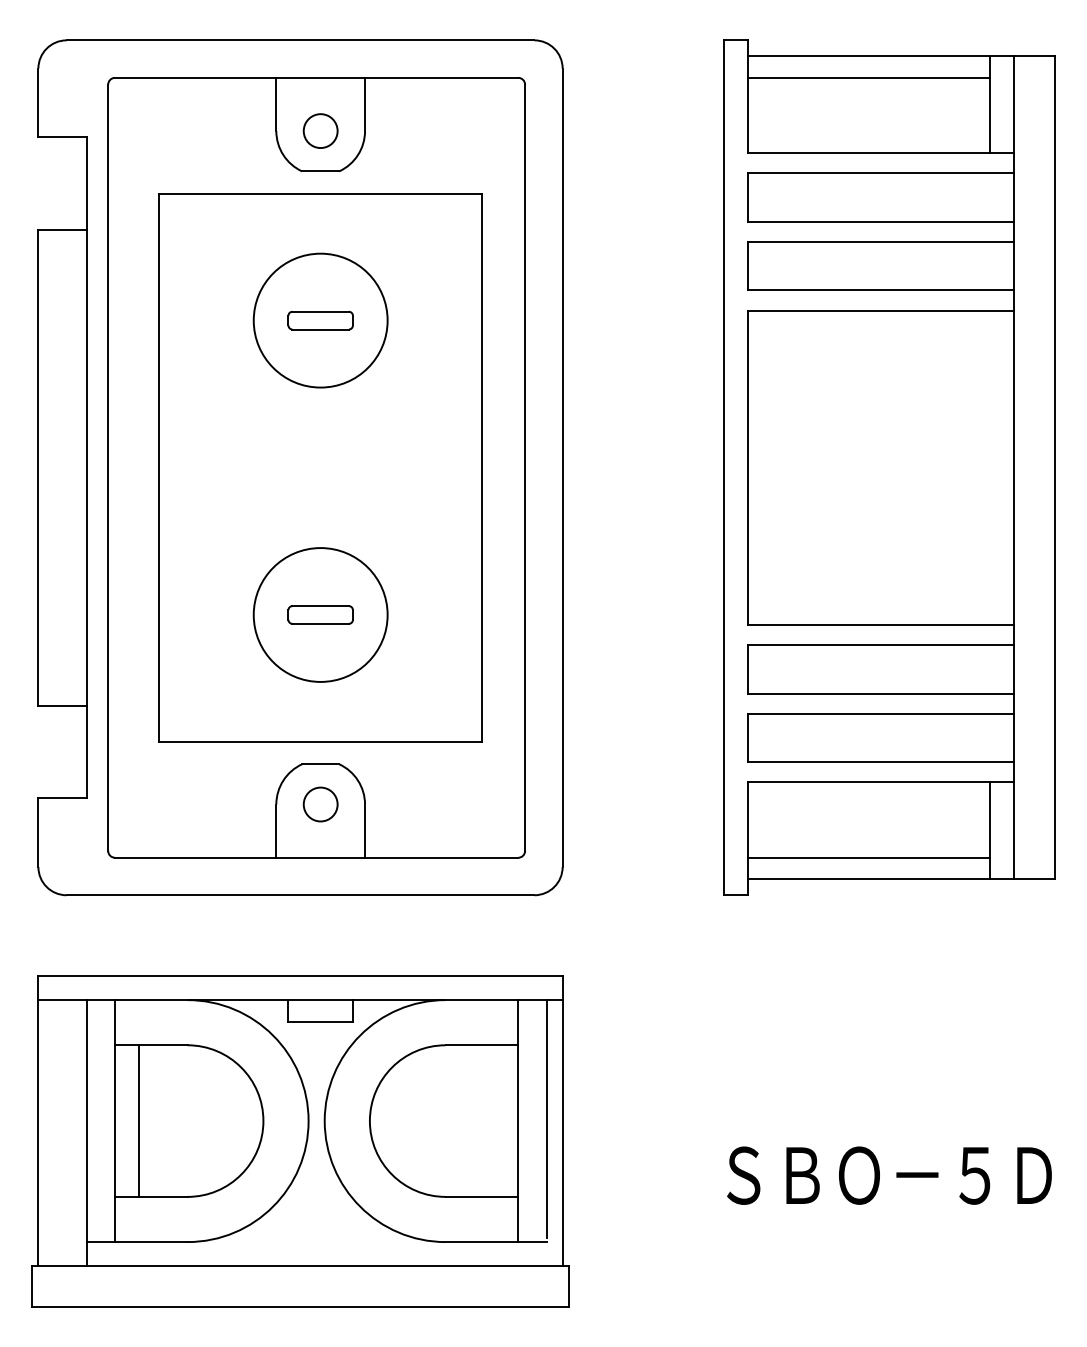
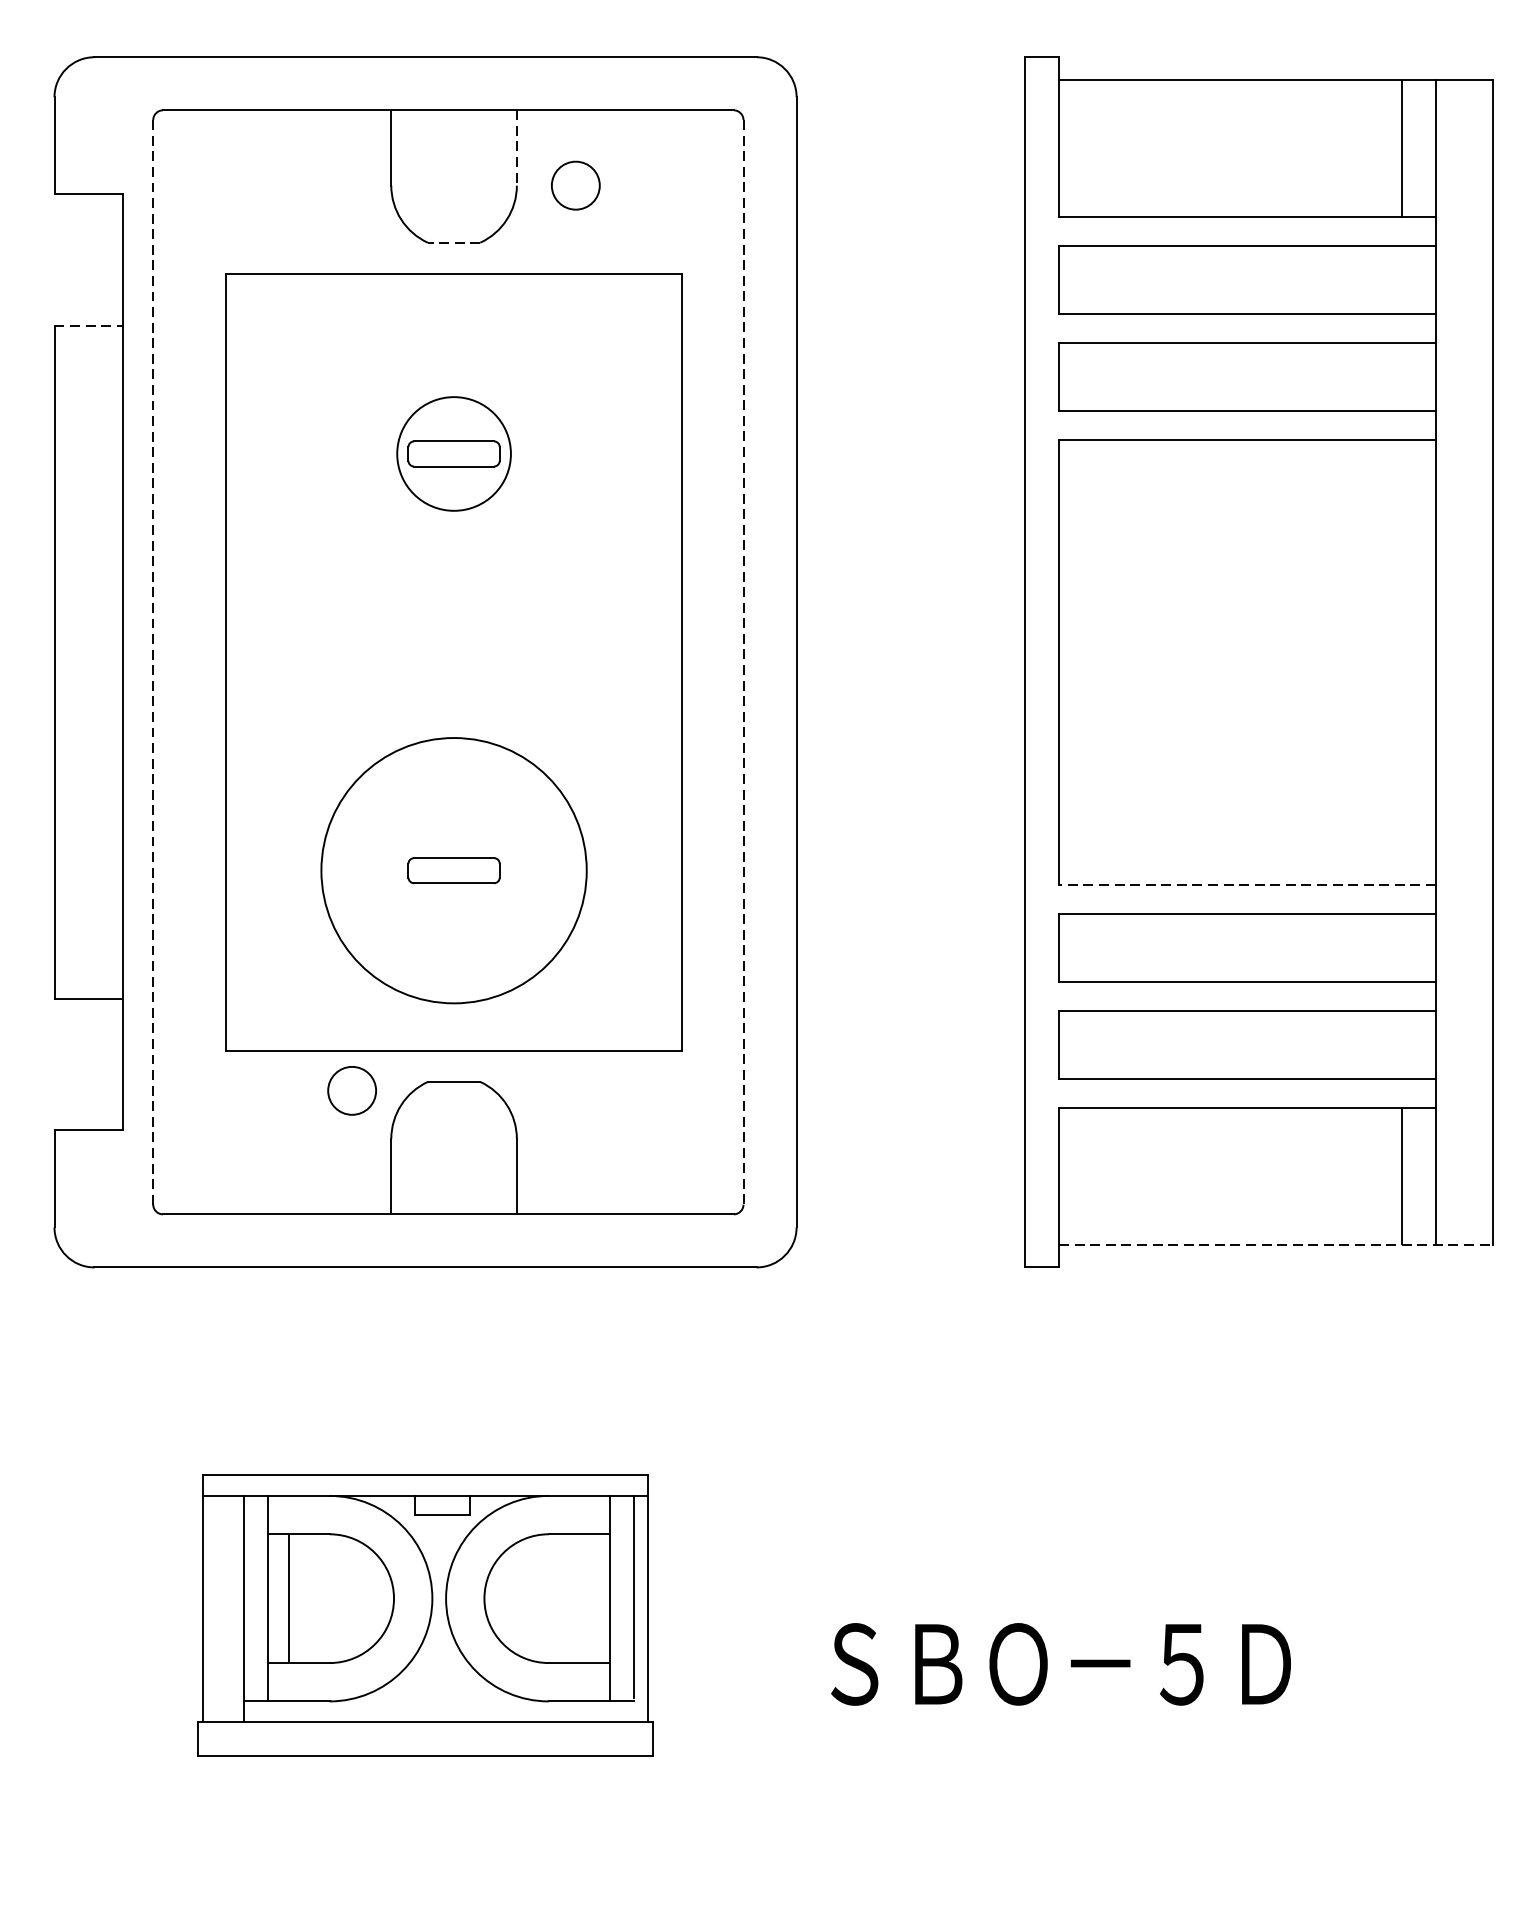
line: (869, 77) -> (1230, 109), removed
line: (365, 104) -> (517, 148), solid -> dashed
circle: (320, 130) -> (575, 184), moved
line: (320, 171) -> (453, 242), solid -> dashed
line: (63, 229) -> (90, 324), solid -> dashed
circle: (320, 320) -> (453, 453), size x0.6
line: (108, 467) -> (153, 661), solid -> dashed
line: (525, 468) -> (744, 663), solid -> dashed
circle: (320, 614) -> (453, 869), size x1.4
line: (880, 625) -> (1246, 885), solid -> dashed
circle: (320, 804) -> (351, 1090), moved
line: (869, 857) -> (1230, 1213), removed
line: (901, 879) -> (1276, 1245), solid -> dashed
part: (300, 1141) -> (425, 1616), size x0.6
text: (889, 1175) -> (1061, 1664), moved

